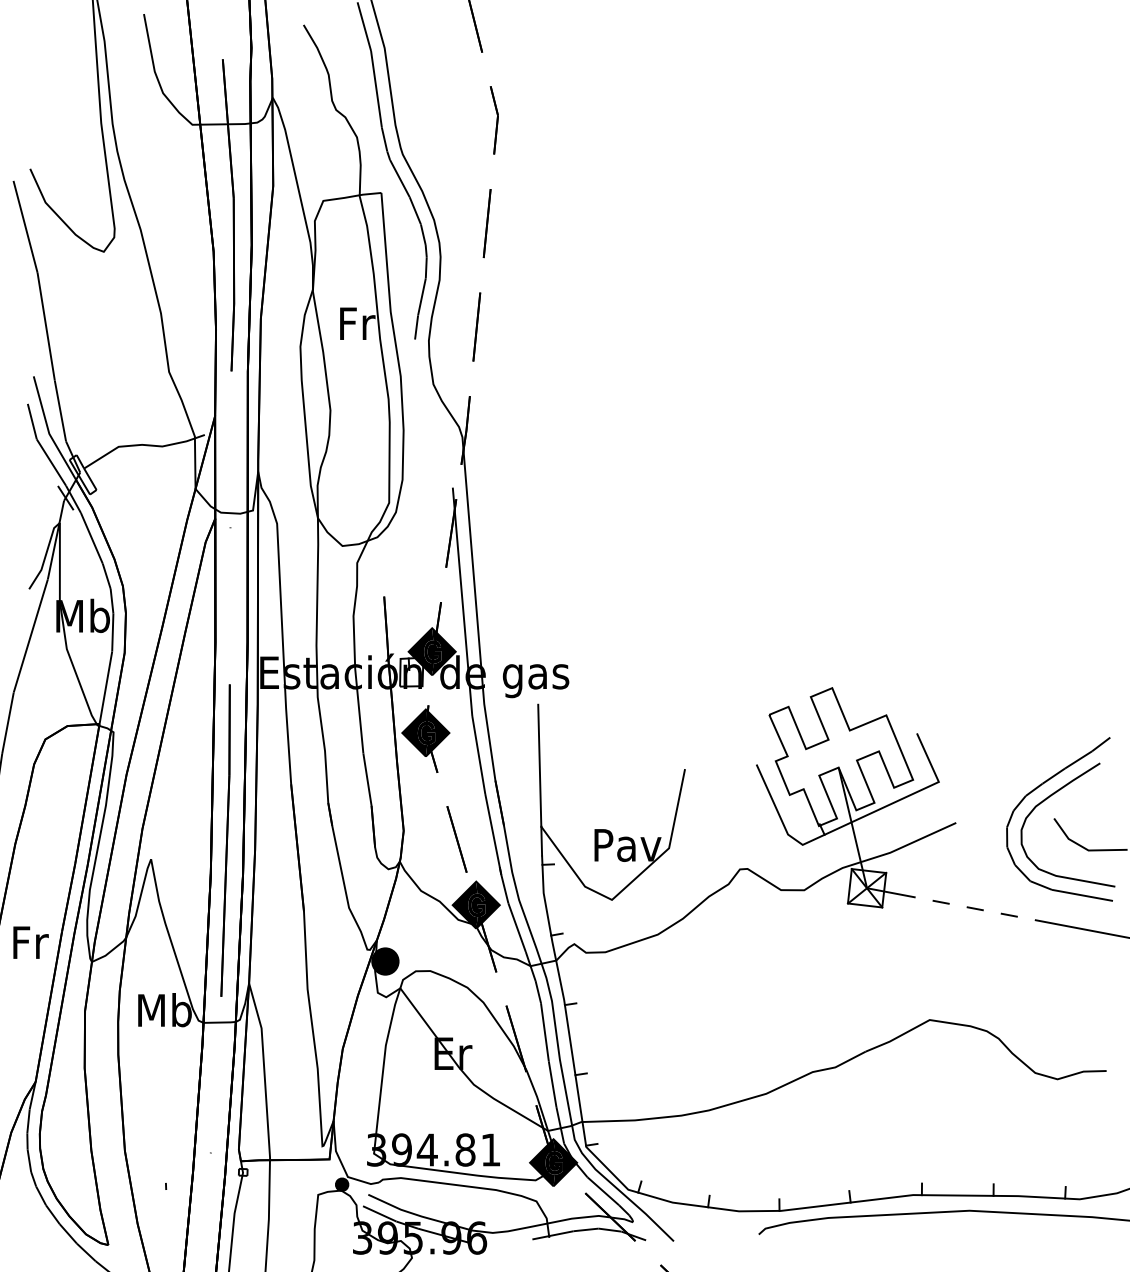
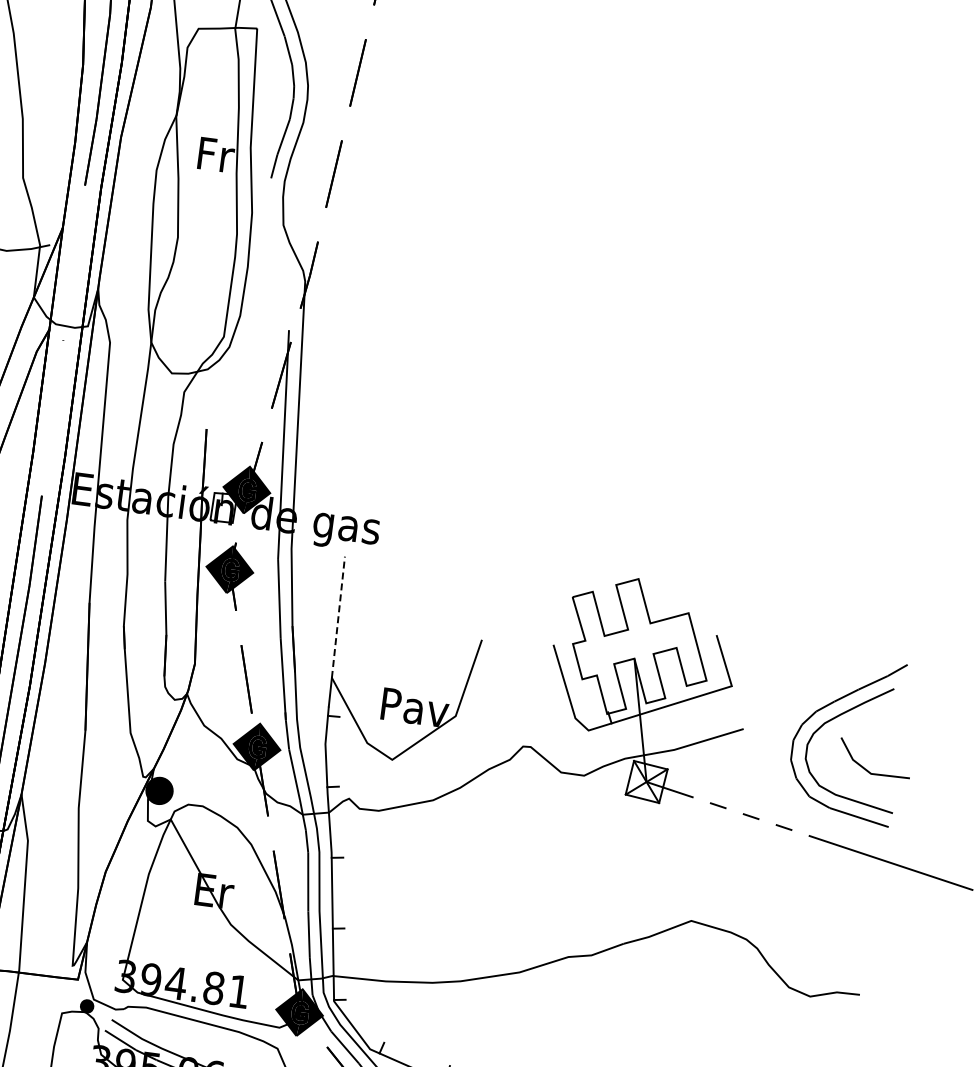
line: (539, 765) -> (338, 617), solid -> dashed

